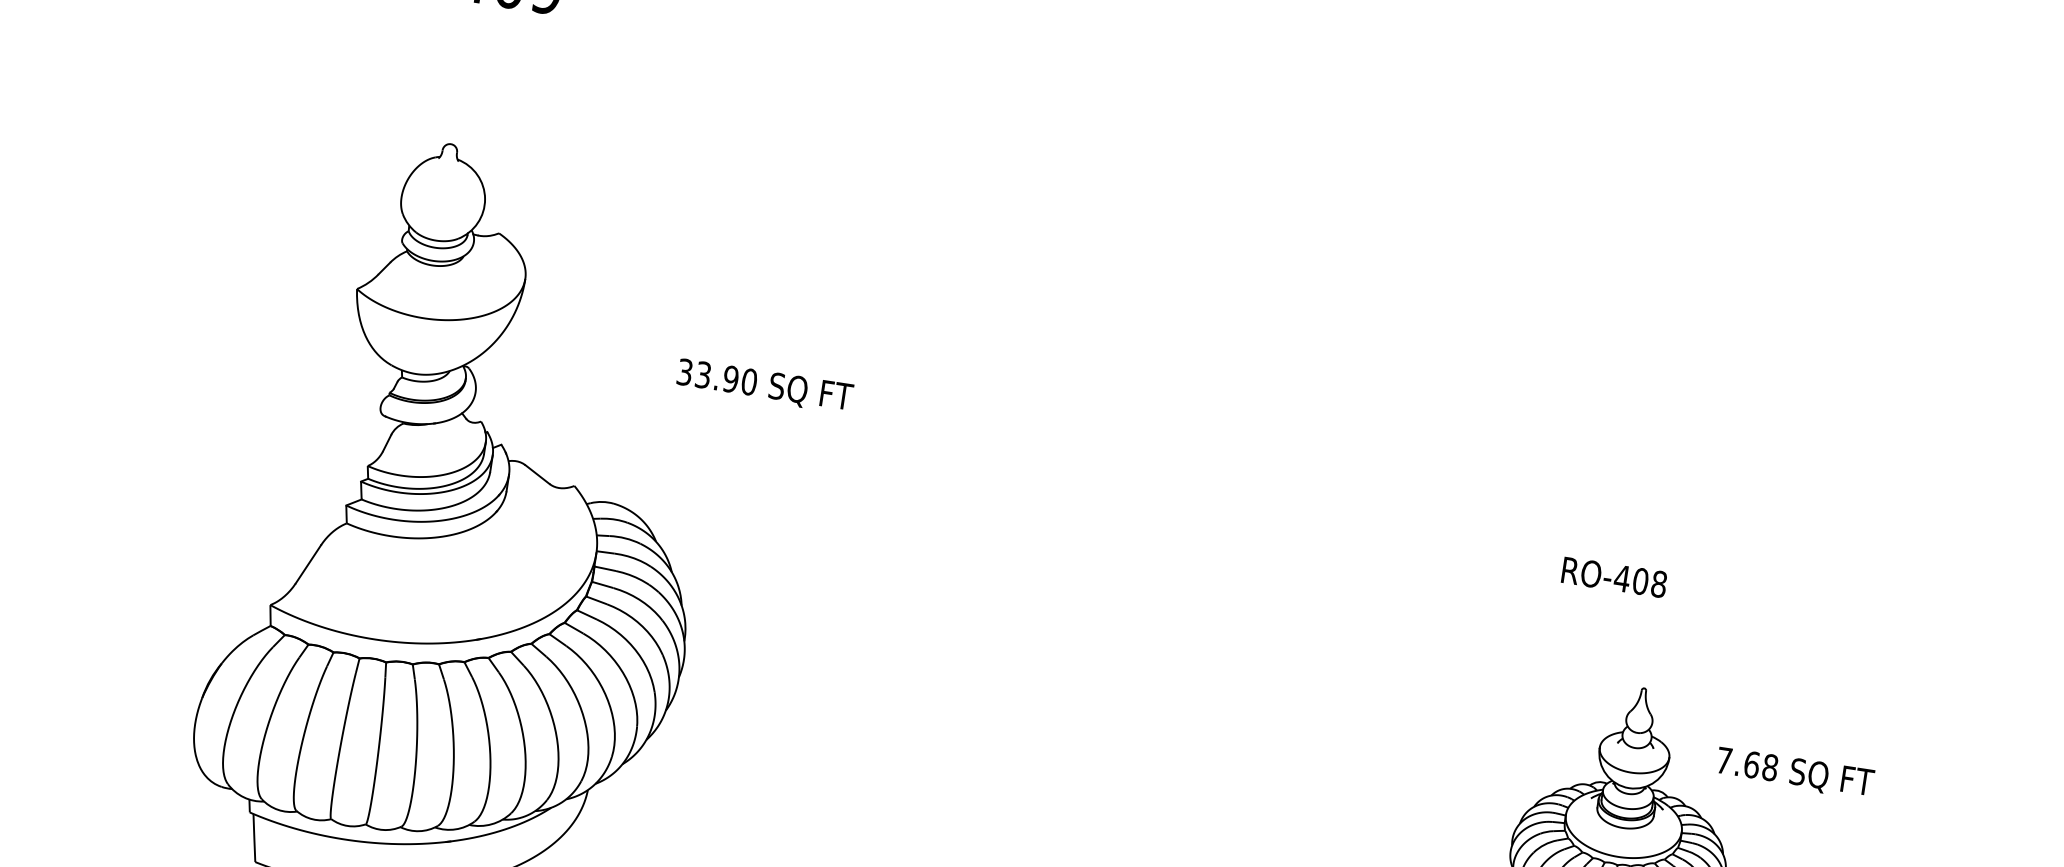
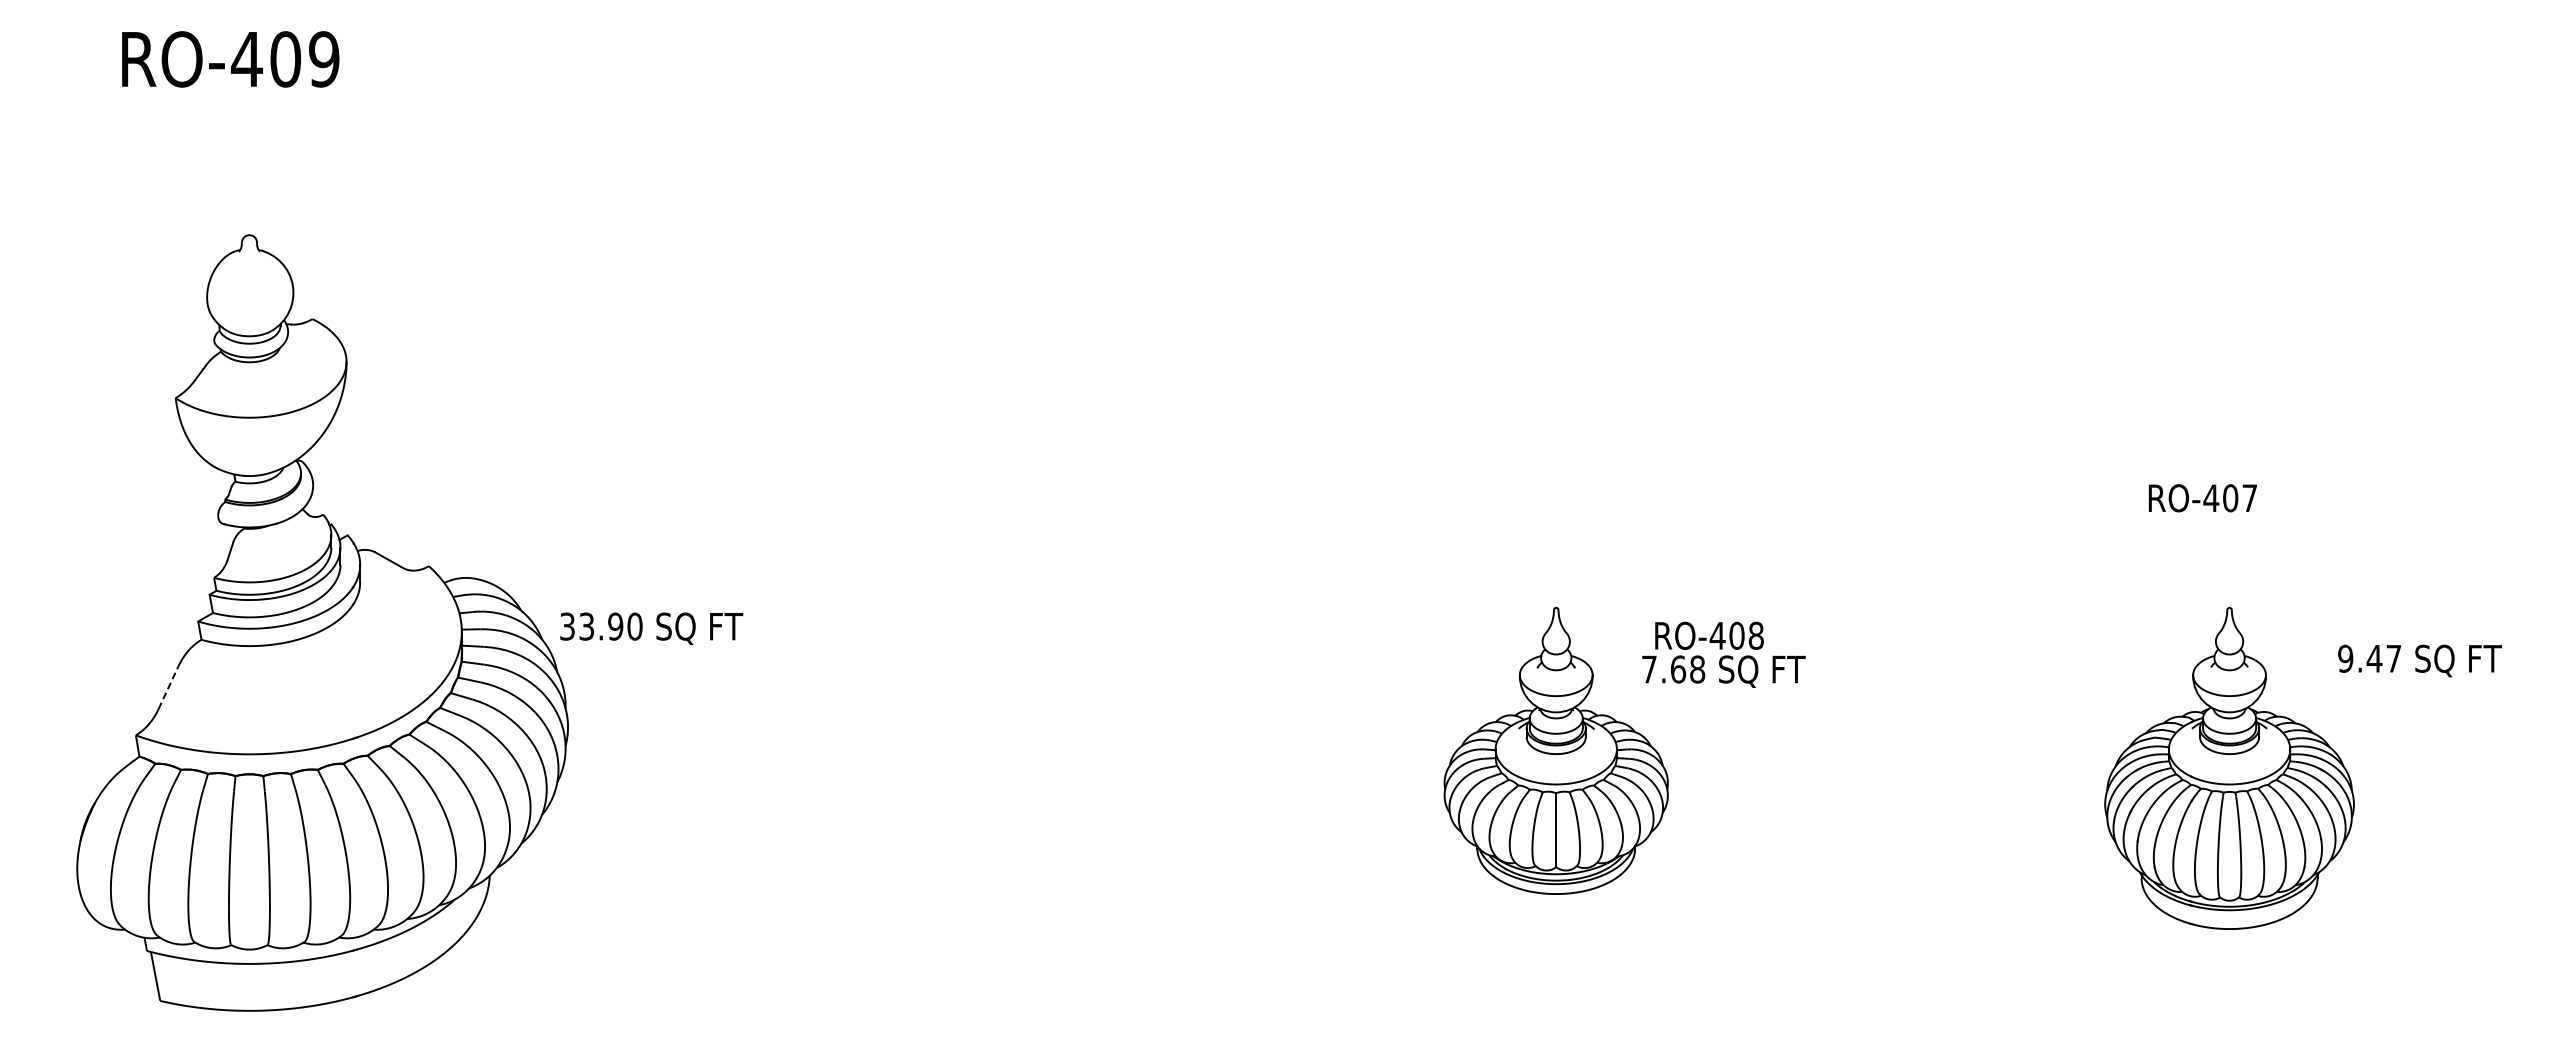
text: (764, 386) -> (651, 628), moved
line: (308, 564) -> (168, 687), solid -> dashed
text: (1614, 577) -> (1709, 635), moved

